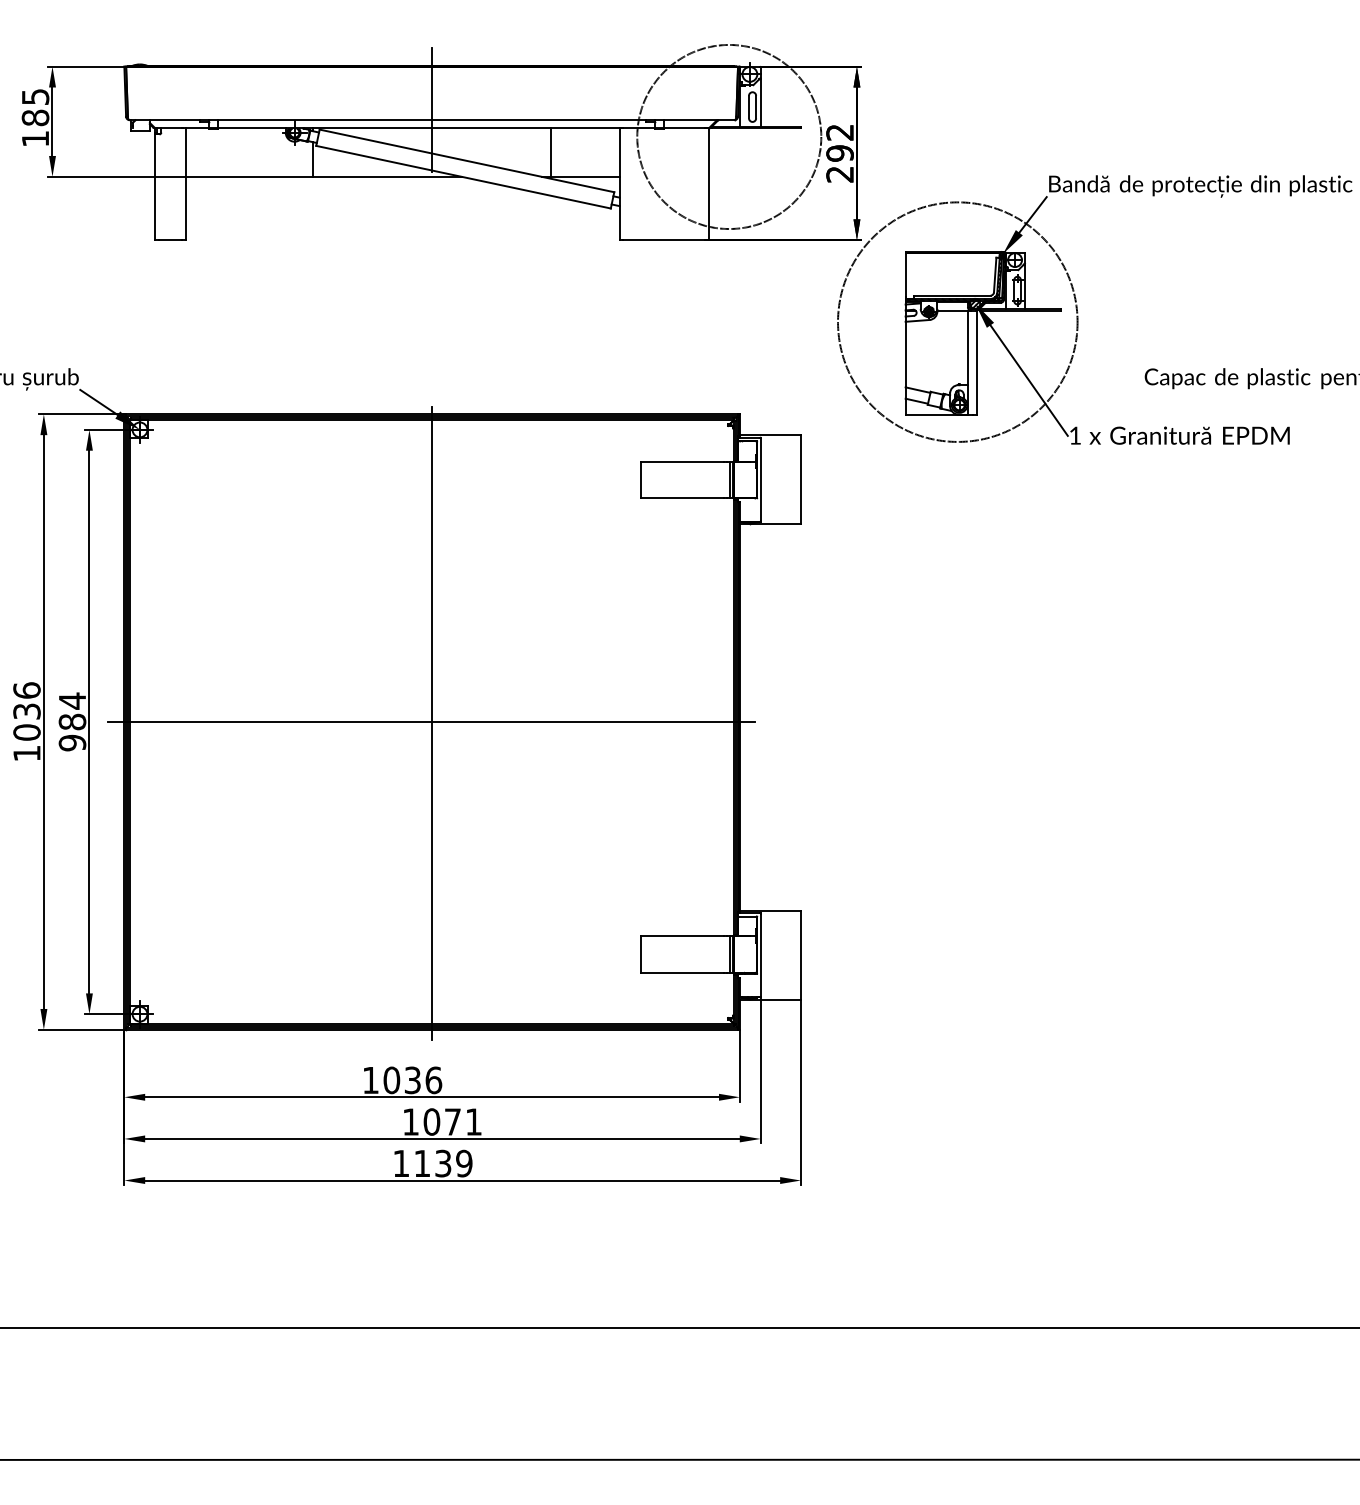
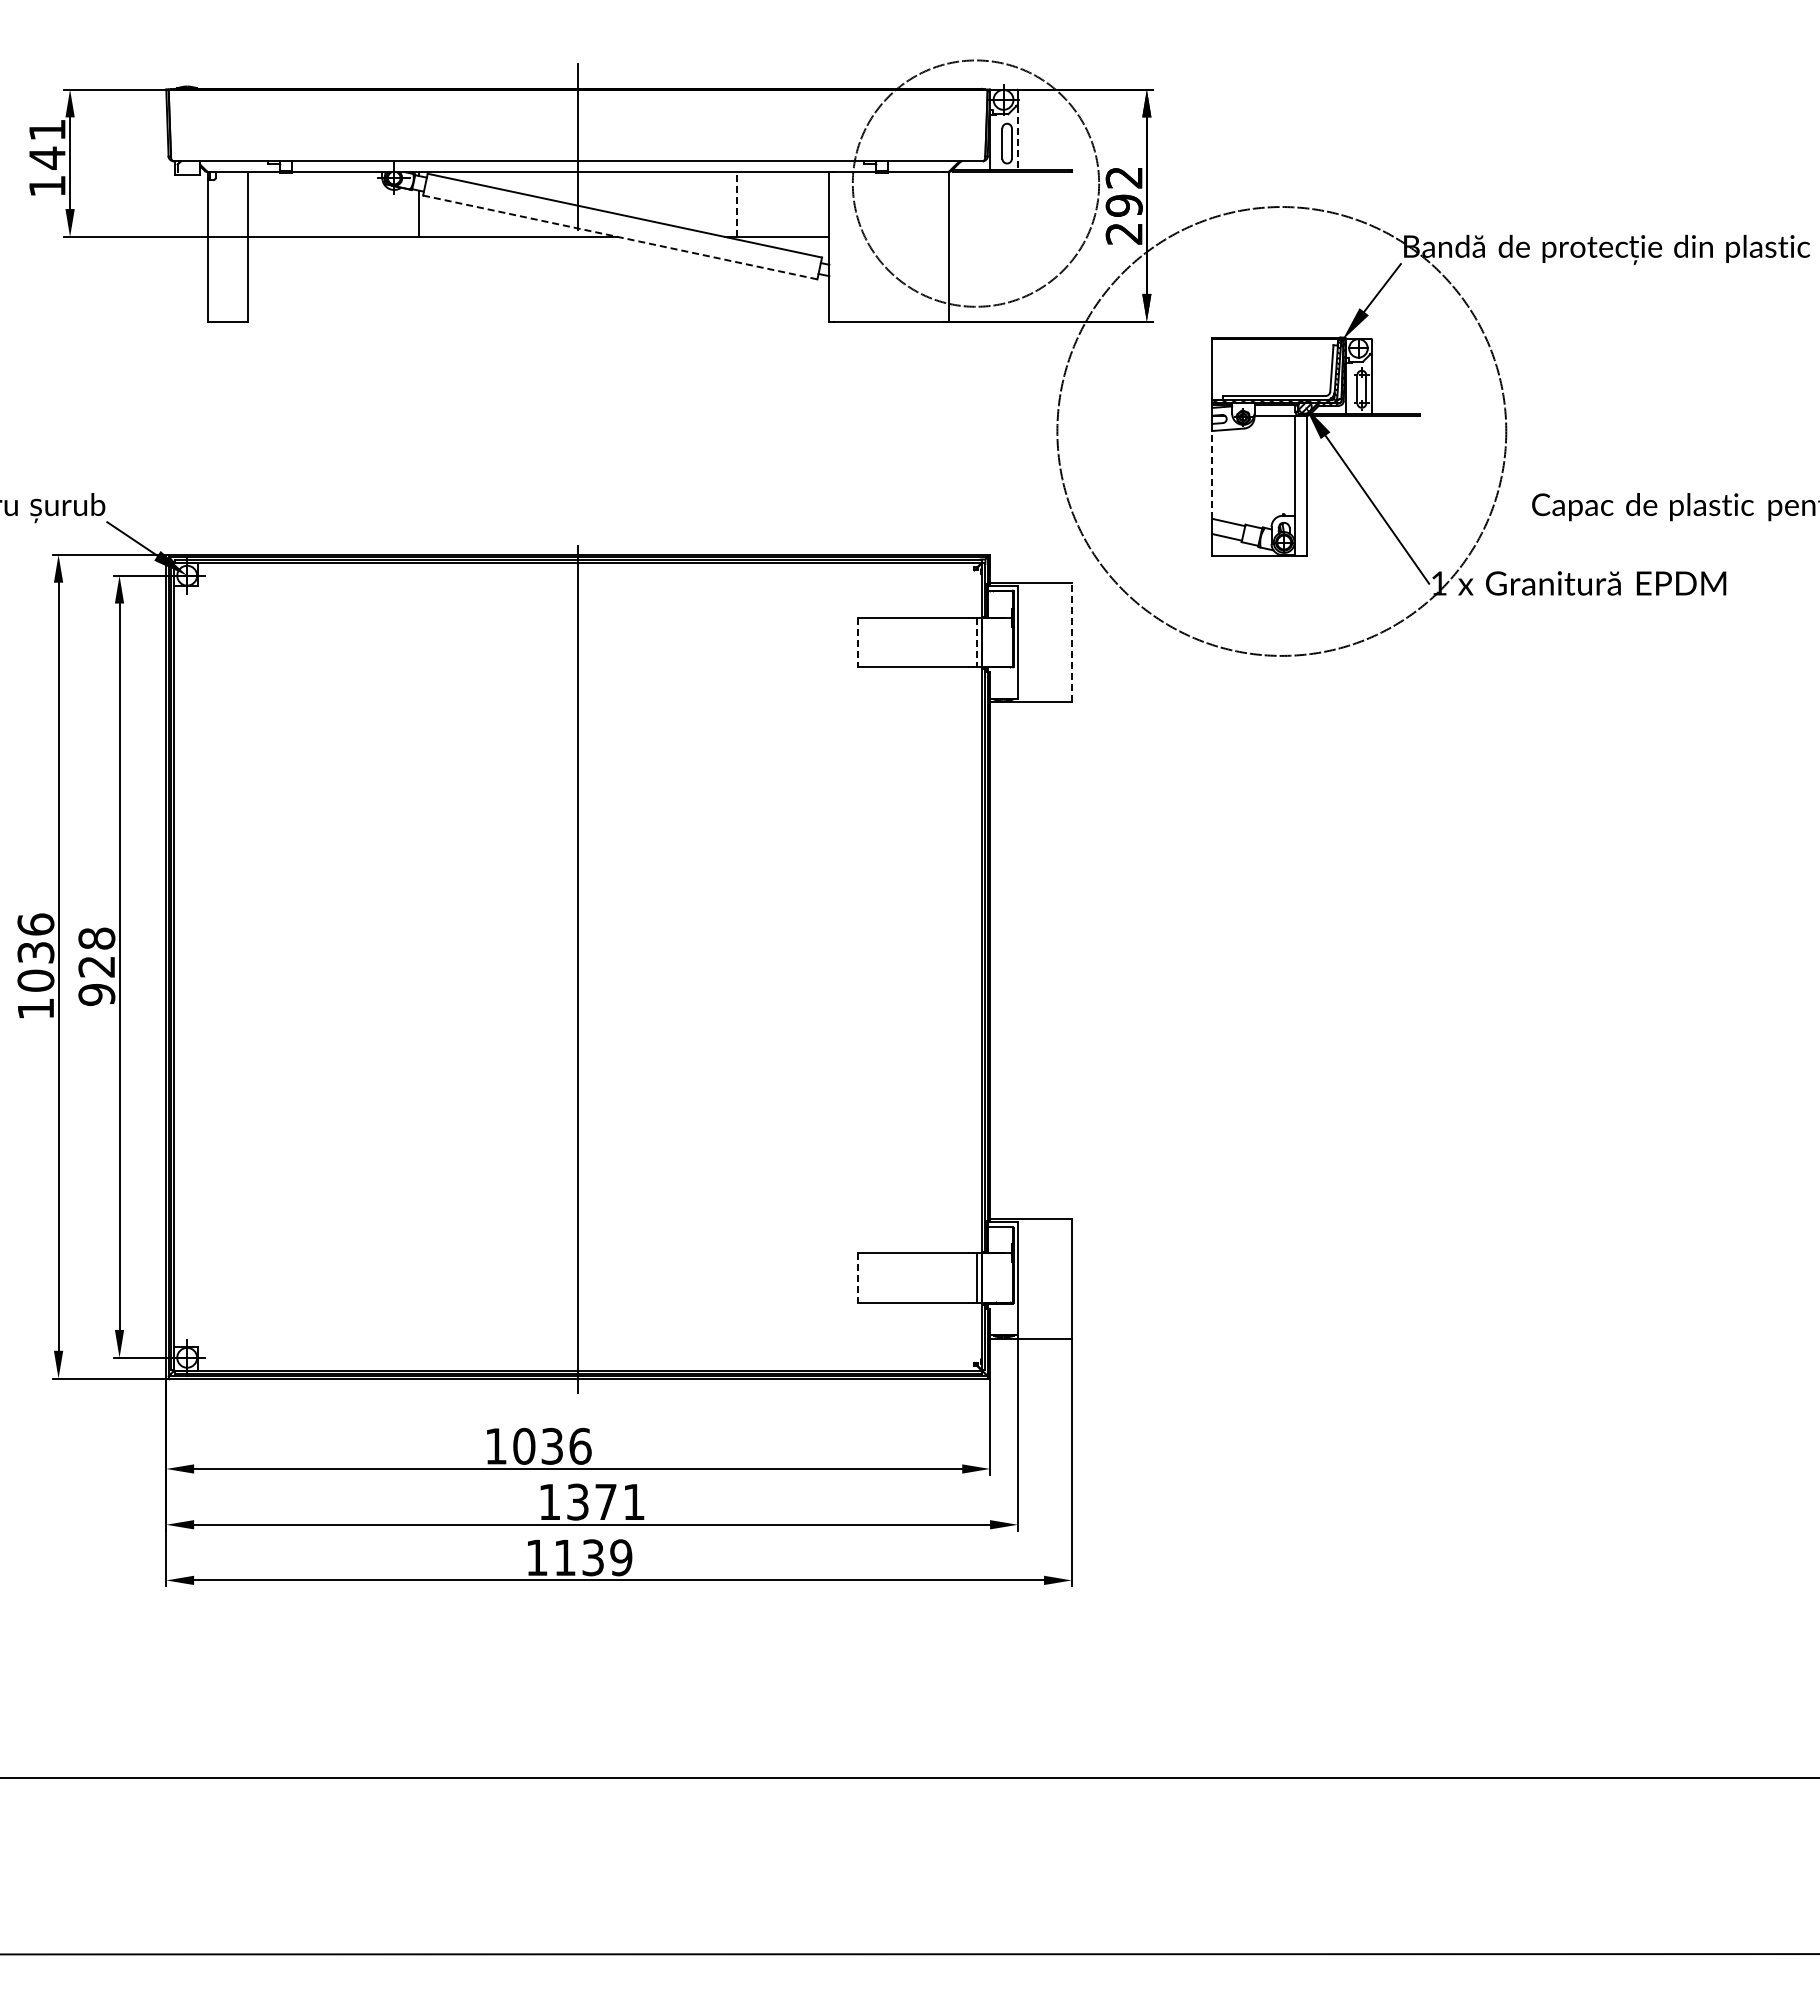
line: (760, 103) -> (1017, 138), solid -> dashed
text: (35, 107) -> (47, 144), 185 -> 141
line: (551, 152) -> (737, 204), solid -> dashed
line: (463, 177) -> (620, 237), solid -> dashed
circle: (957, 322) -> (1281, 431), size x1.4
line: (905, 354) -> (1212, 474), solid -> dashed
line: (641, 479) -> (858, 642), solid -> dashed
line: (729, 479) -> (976, 642), solid -> dashed
line: (800, 479) -> (1071, 642), solid -> dashed
text: (72, 711) -> (96, 952), 984 -> 928
line: (431, 721) -> (577, 966), removed
line: (641, 954) -> (858, 1277), solid -> dashed
text: (432, 1121) -> (578, 1501), 1071 -> 1371

